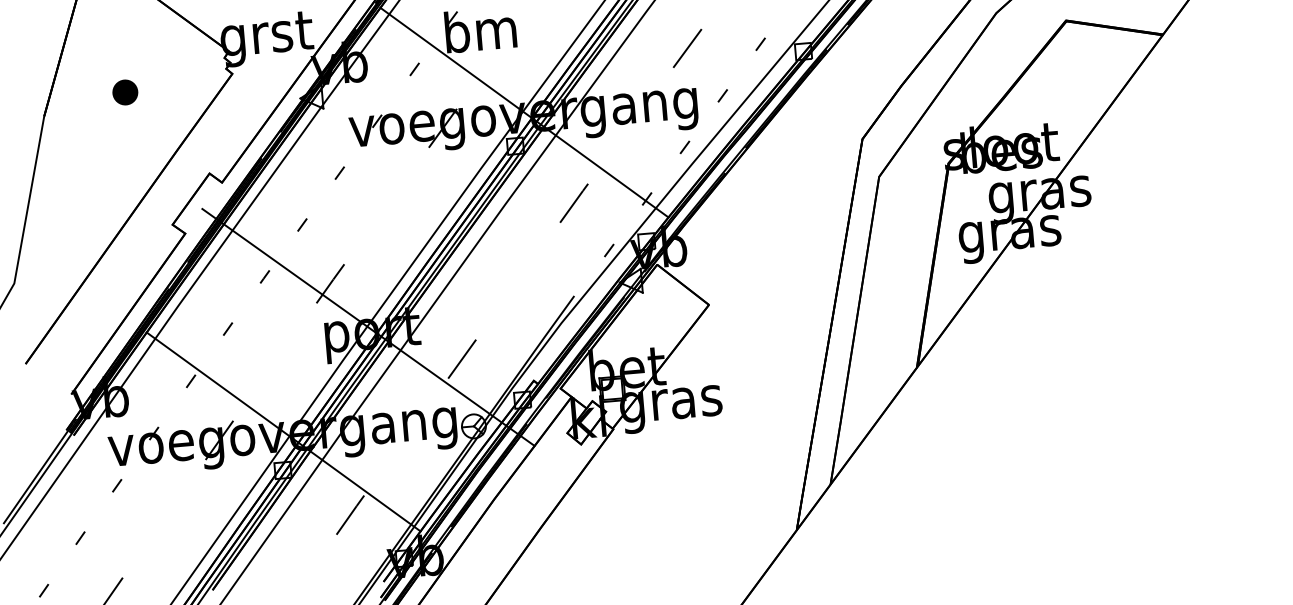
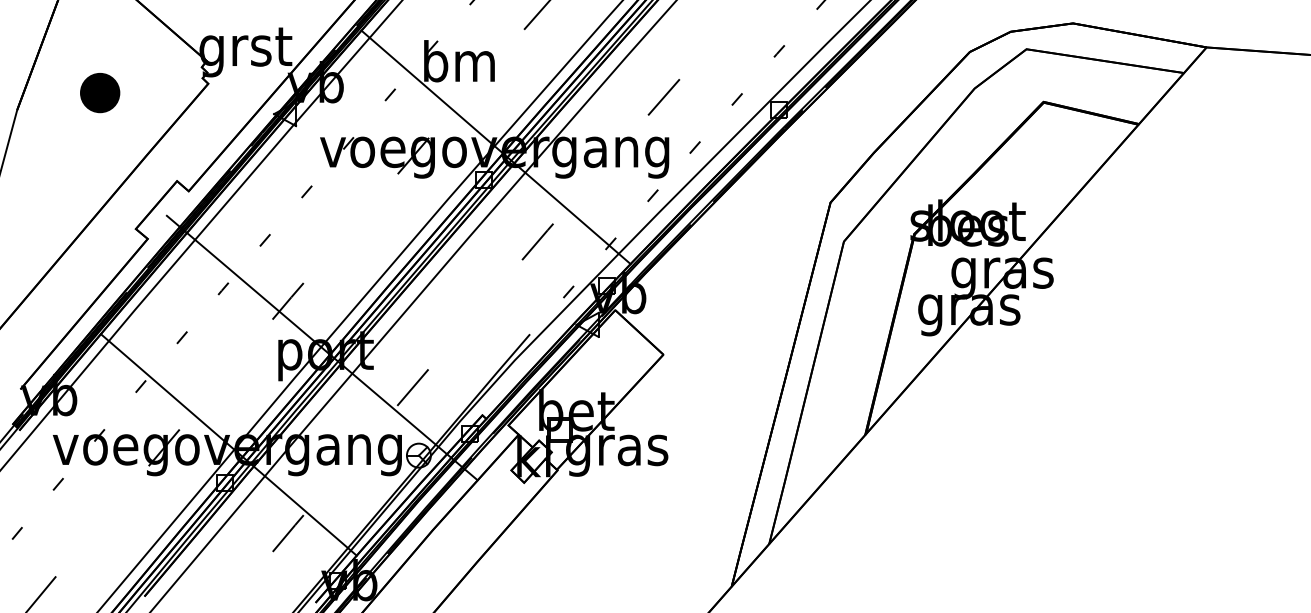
part: (124, 92) -> (99, 93), size x1.6

